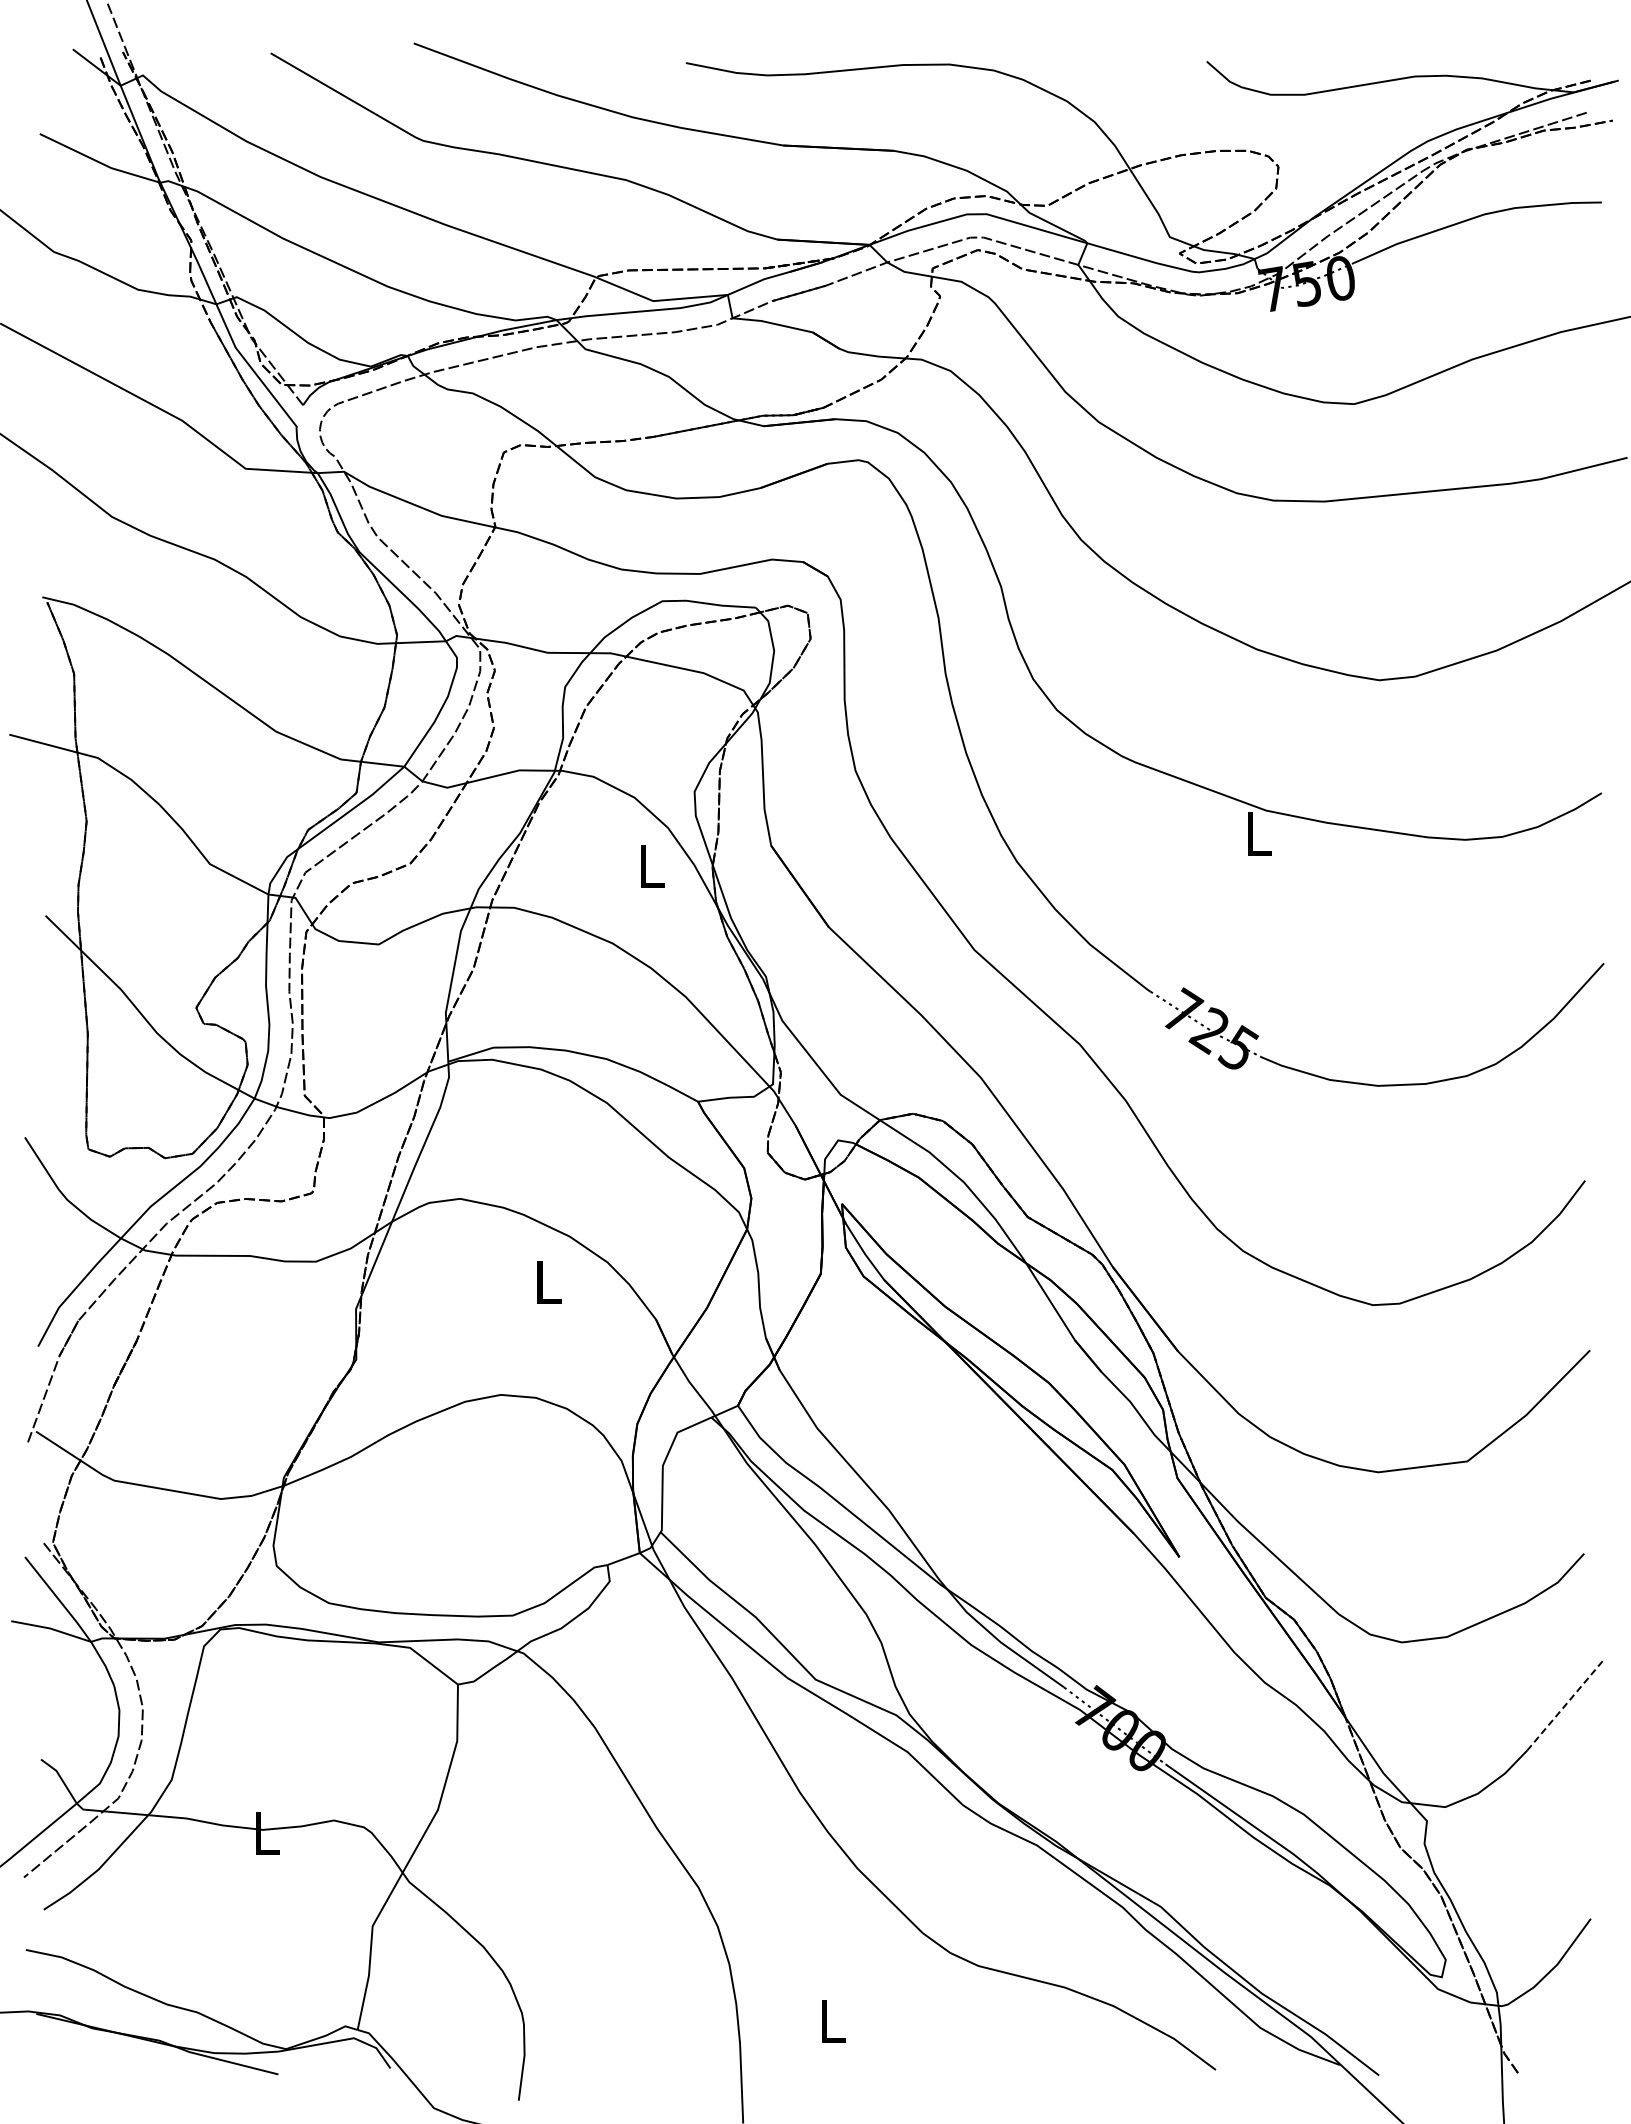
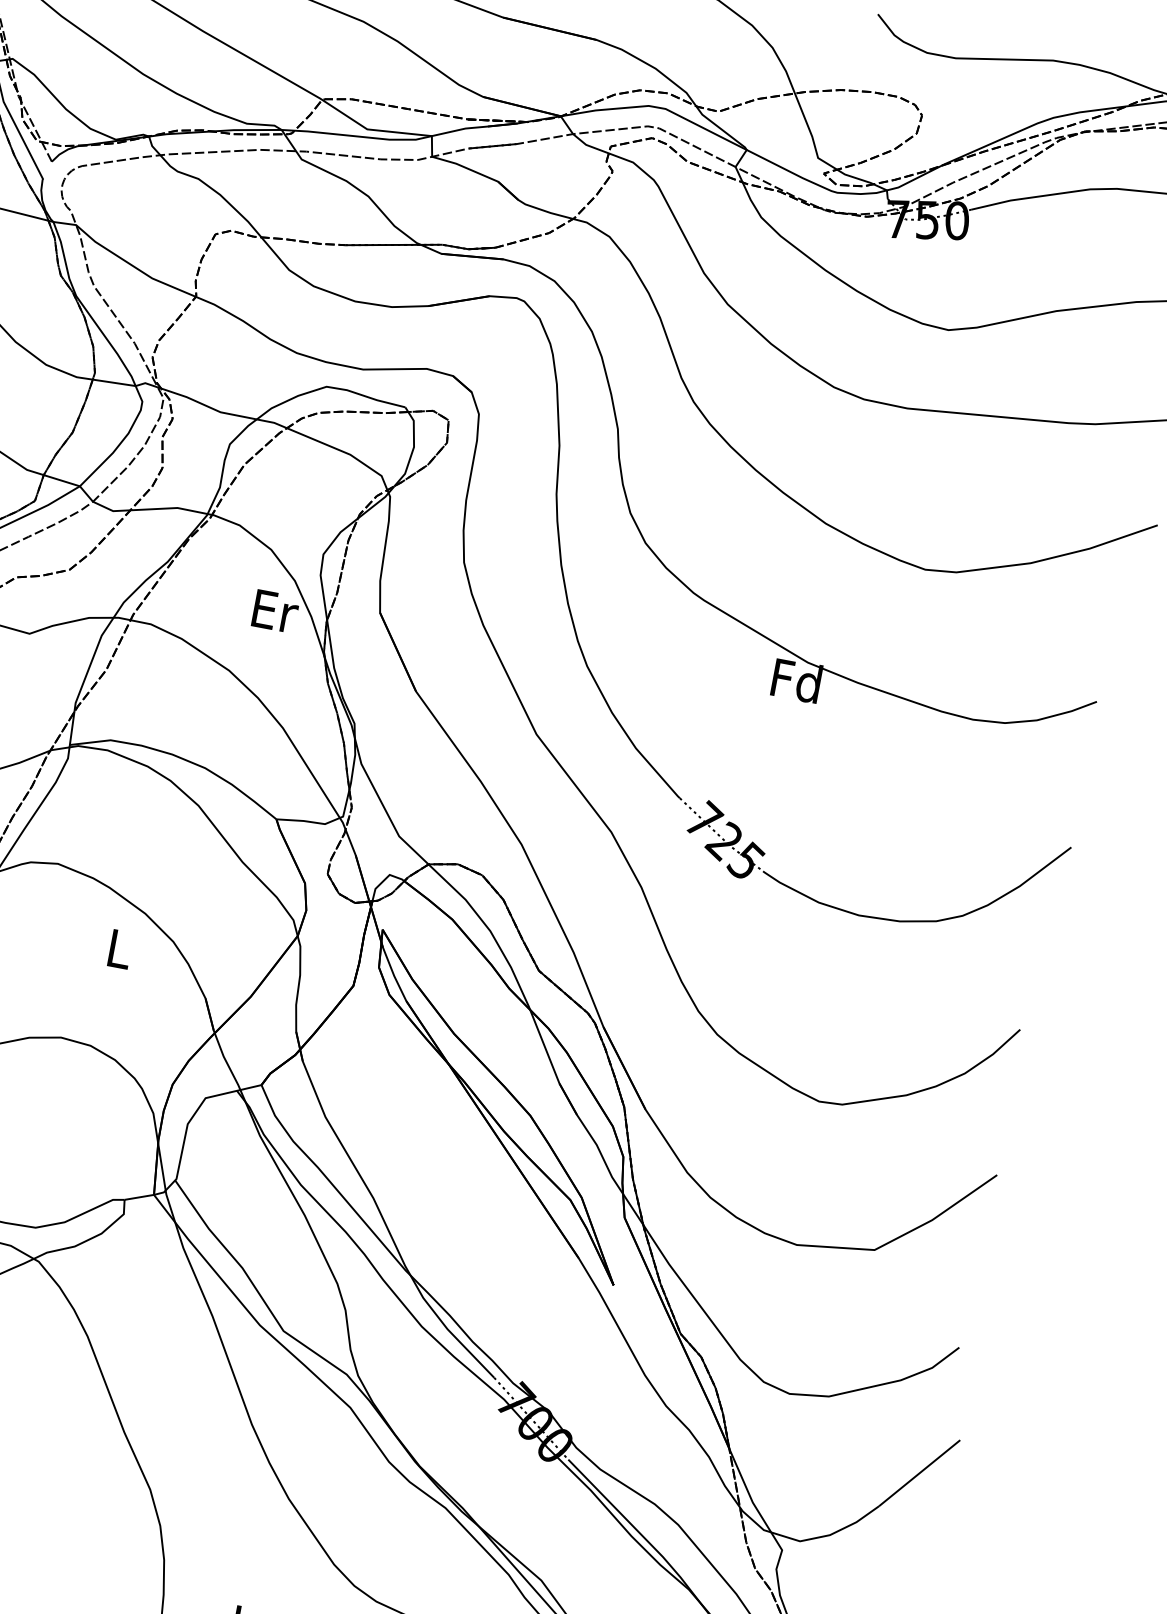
text: (1257, 833) -> (796, 680), L -> Fd
text: (652, 866) -> (275, 611), L -> Er
line: (1566, 1704) -> (919, 1473), dashed -> solid

